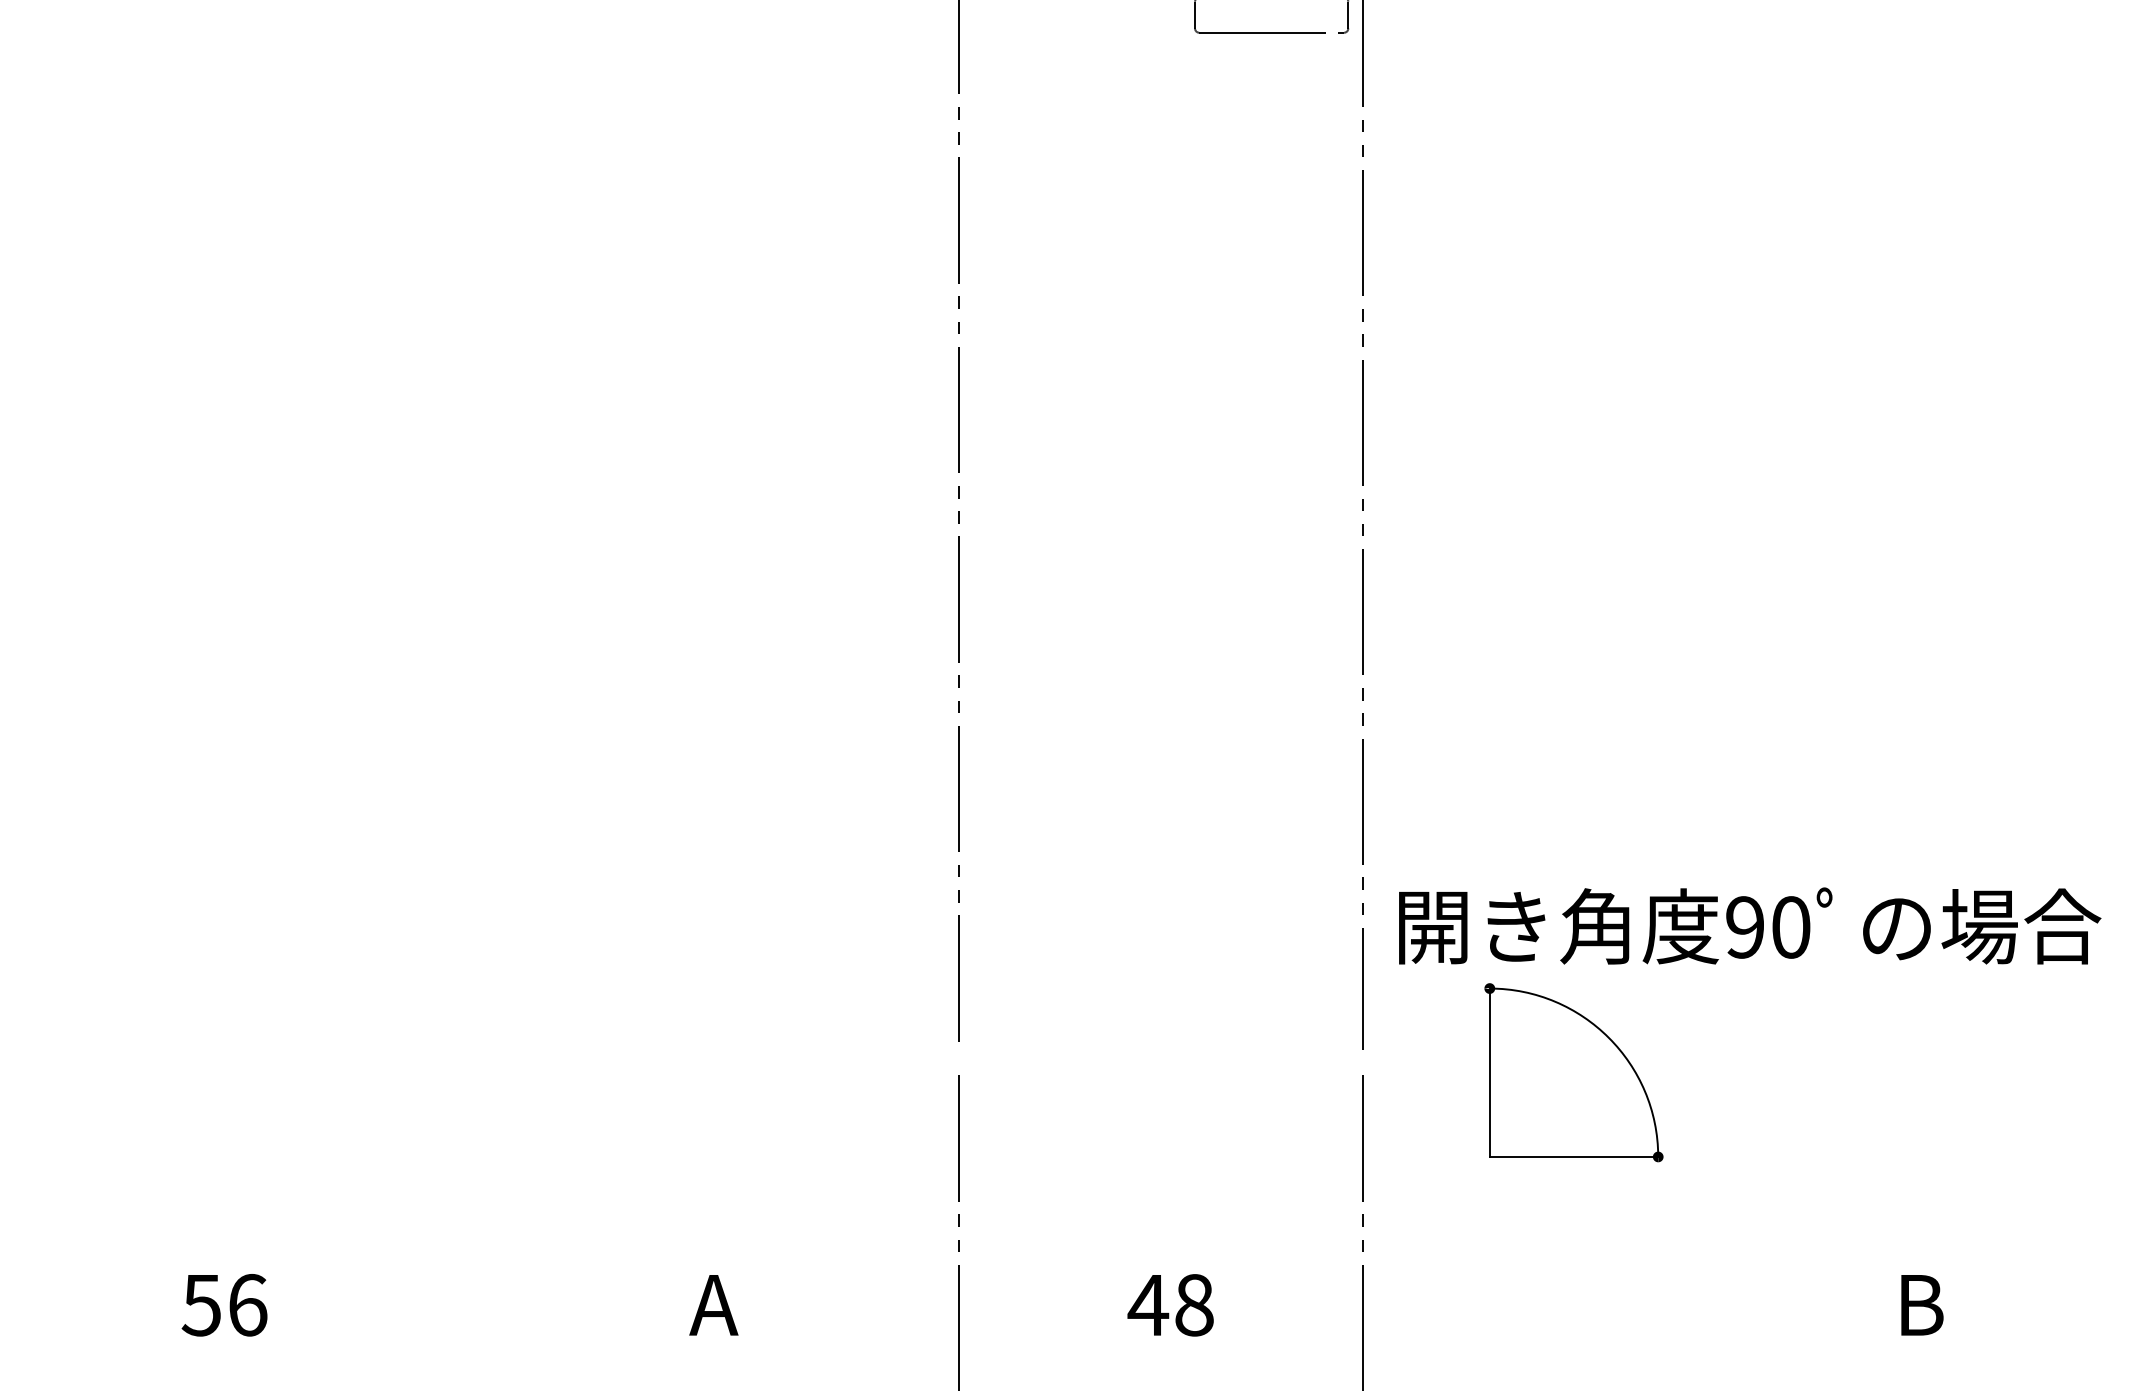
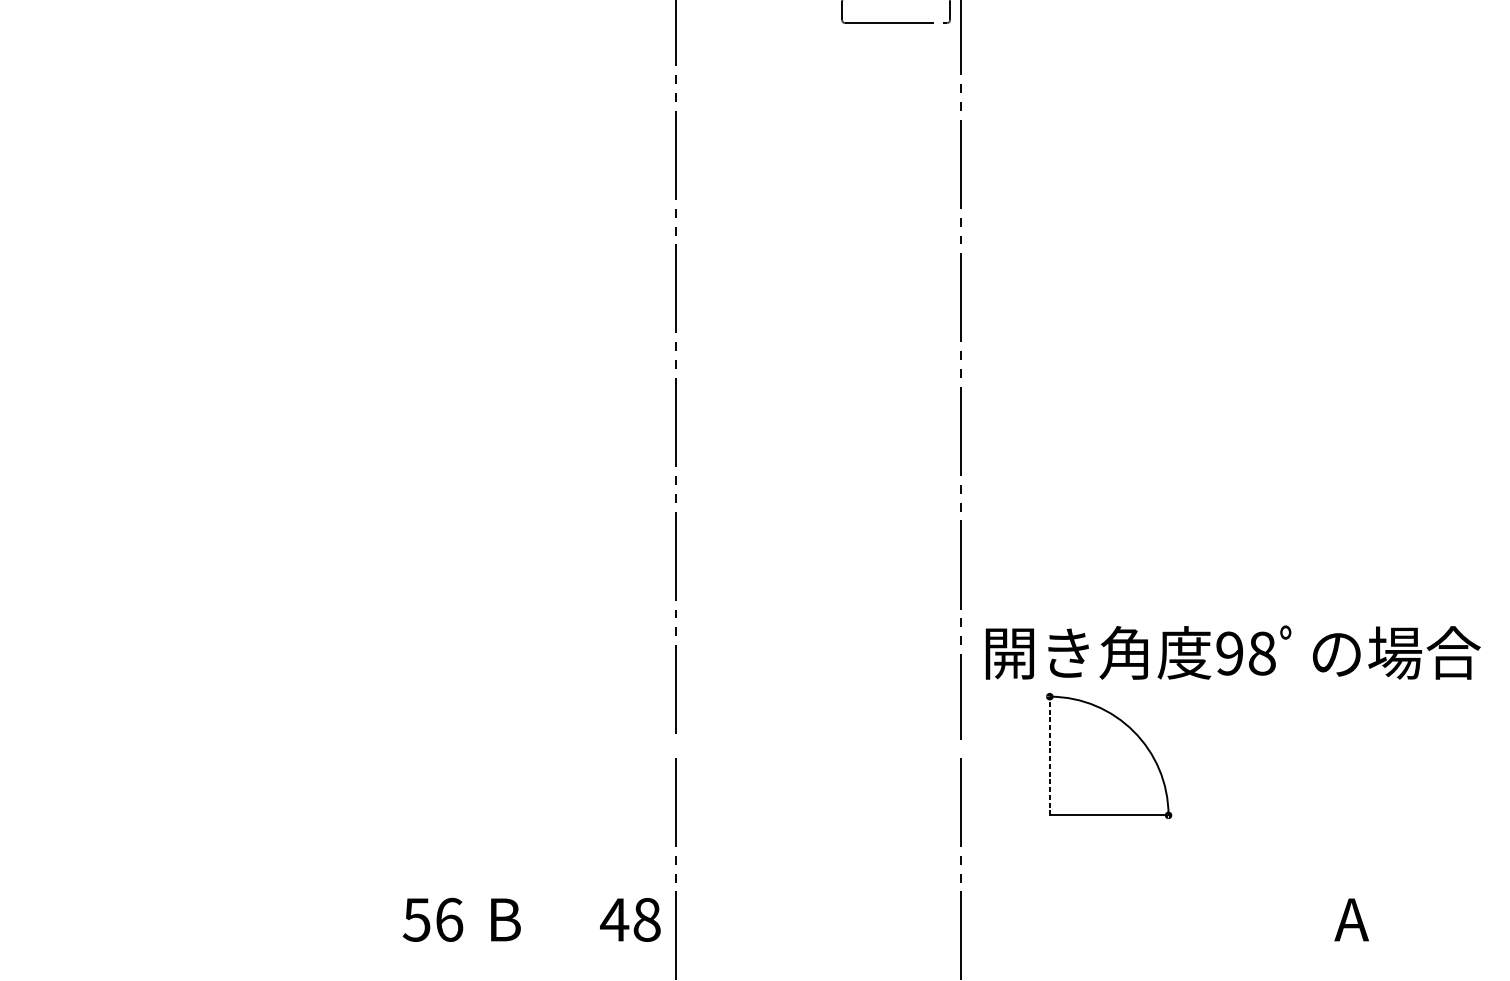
text: (1791, 927) -> (1262, 653), 90 -> 98
line: (1489, 1072) -> (1049, 755), solid -> dashed
text: (224, 1305) -> (432, 920), moved
text: (714, 1305) -> (503, 920), A -> B
text: (1170, 1305) -> (630, 920), moved
text: (1918, 1305) -> (1351, 920), B -> A

